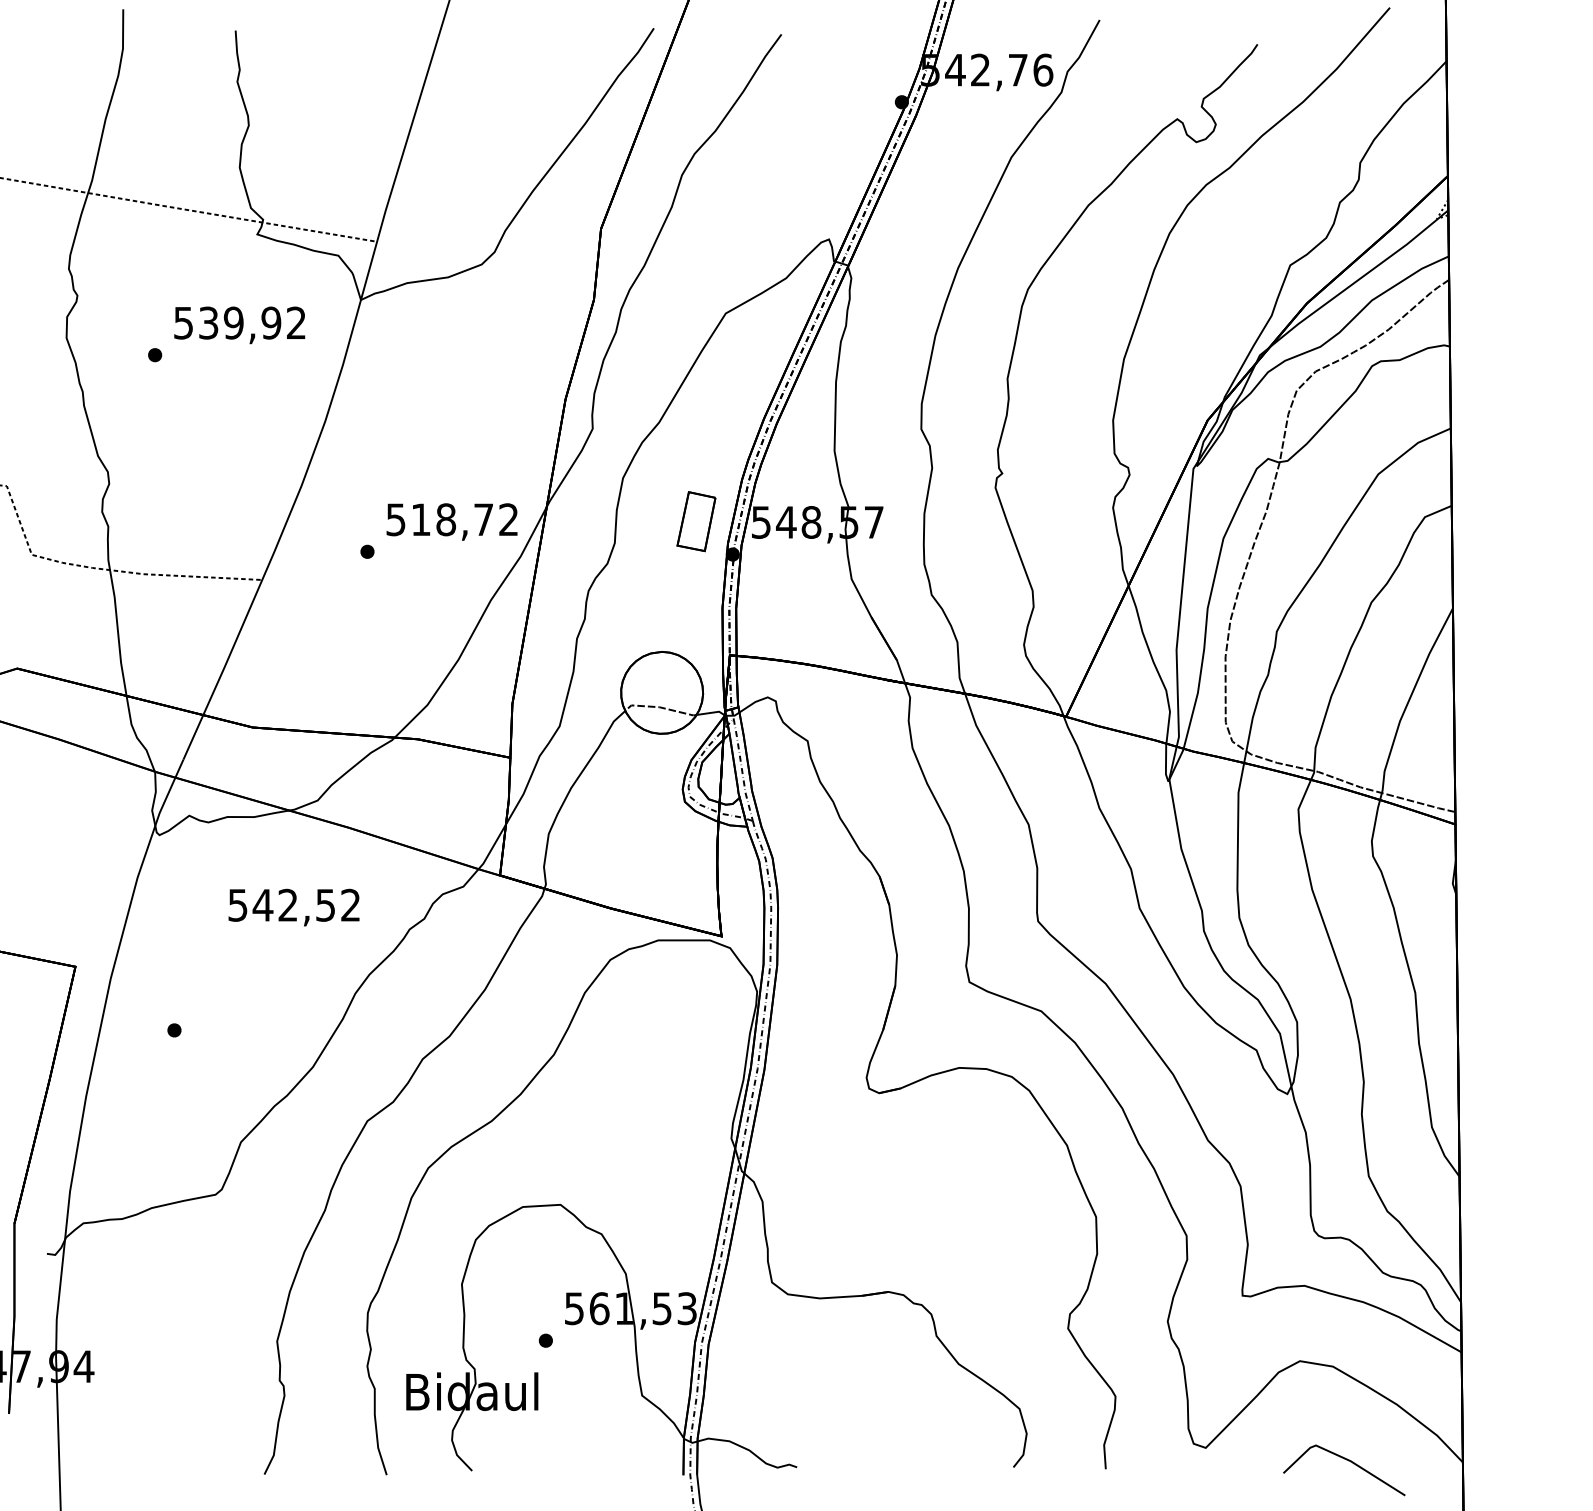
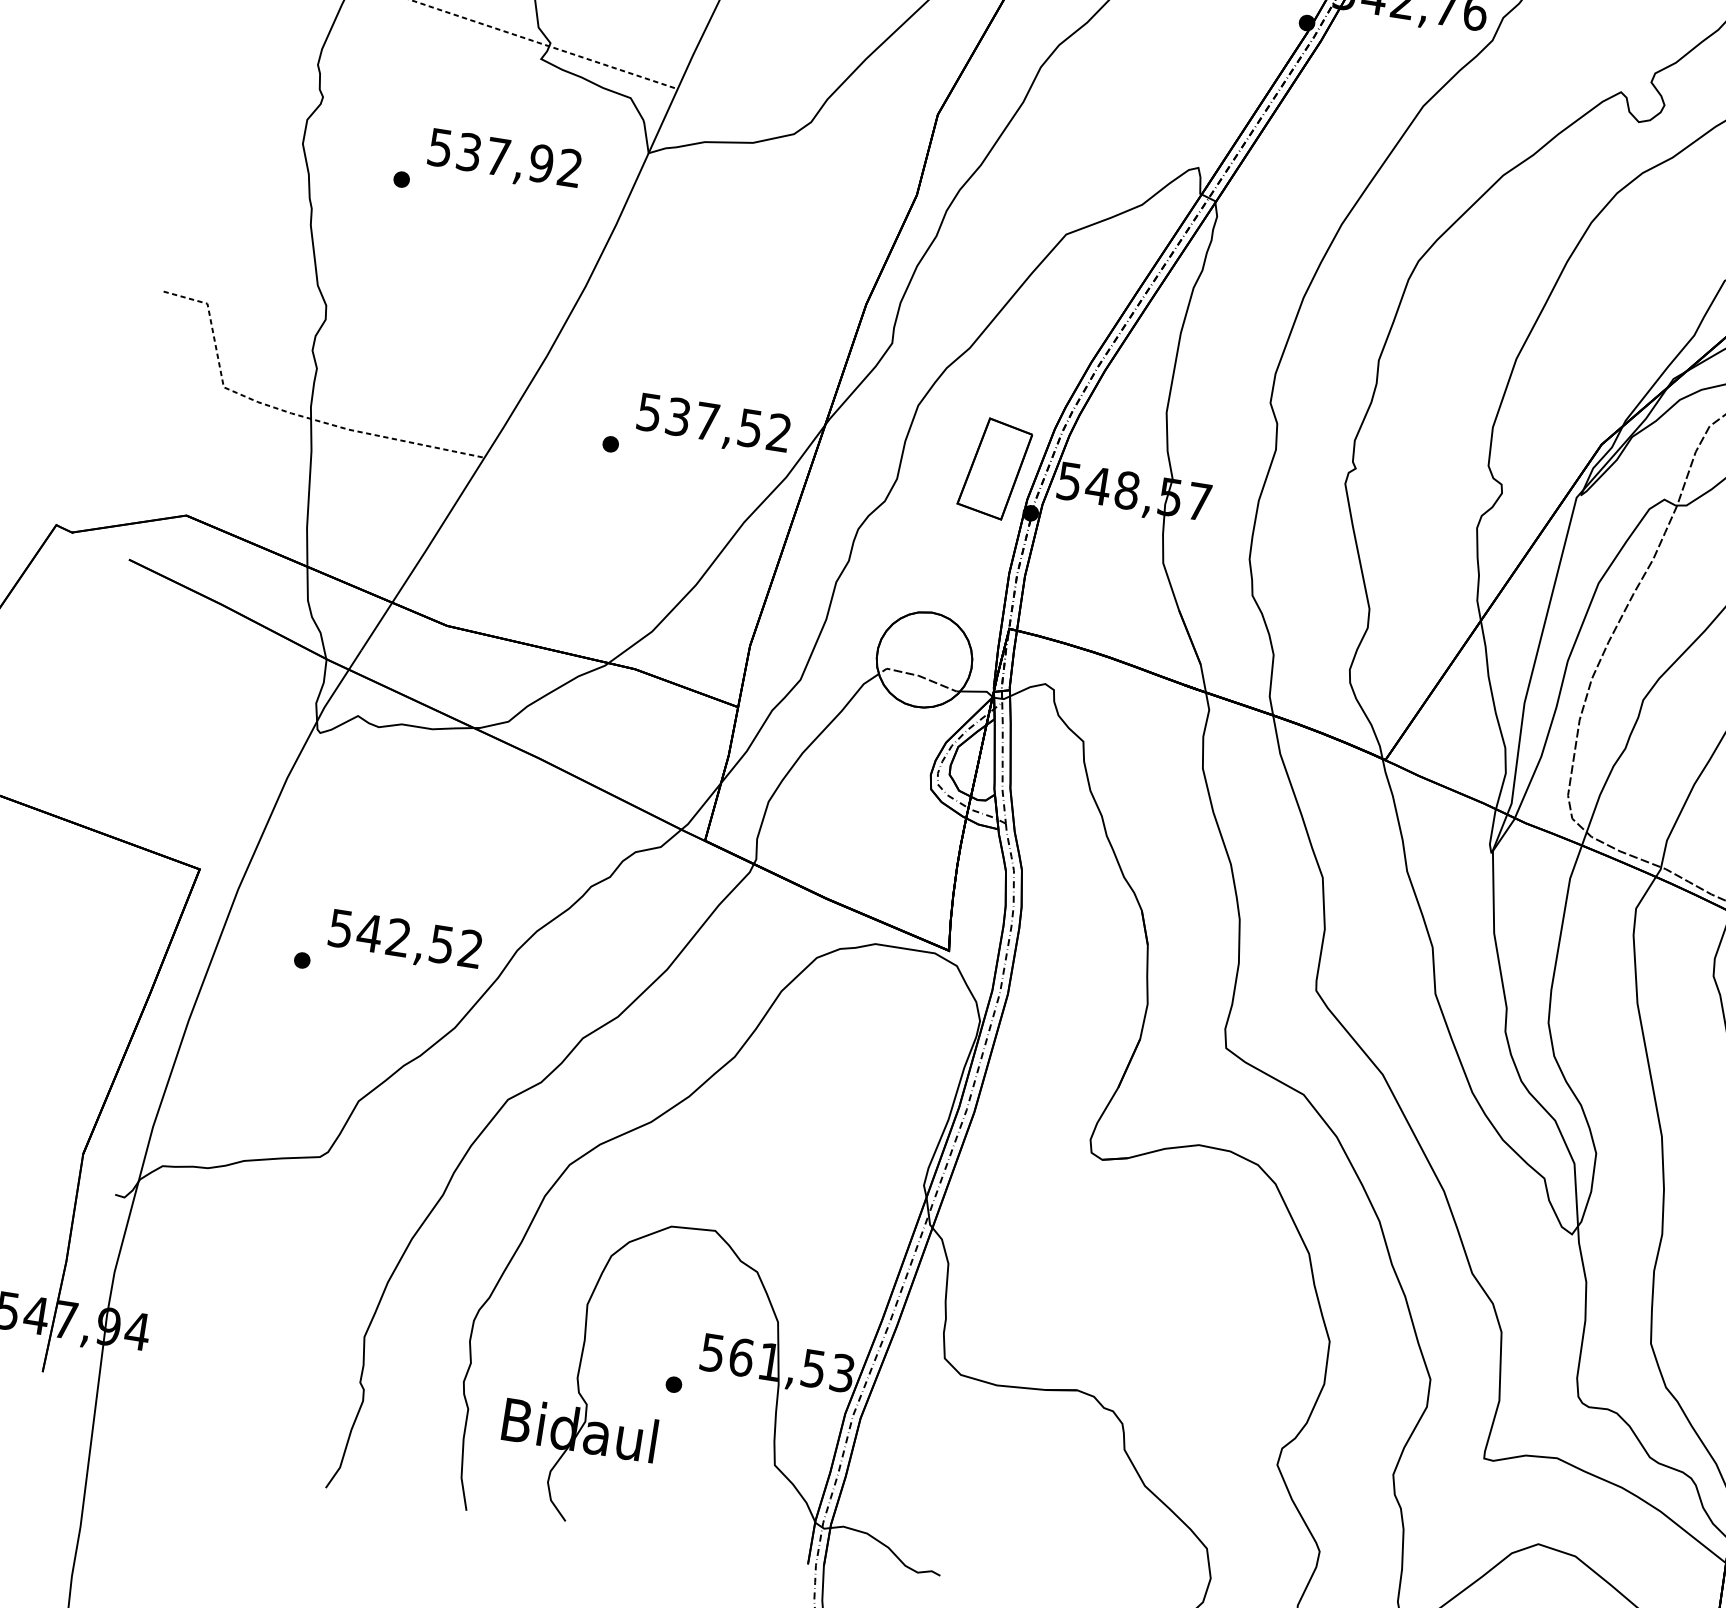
text: (233, 322) -> (497, 156), 539,92 -> 537,92
text: (451, 519) -> (713, 422), 518,72 -> 537,52
part: (696, 521) -> (995, 468), size x1.43
text: (293, 907) -> (404, 941), moved

